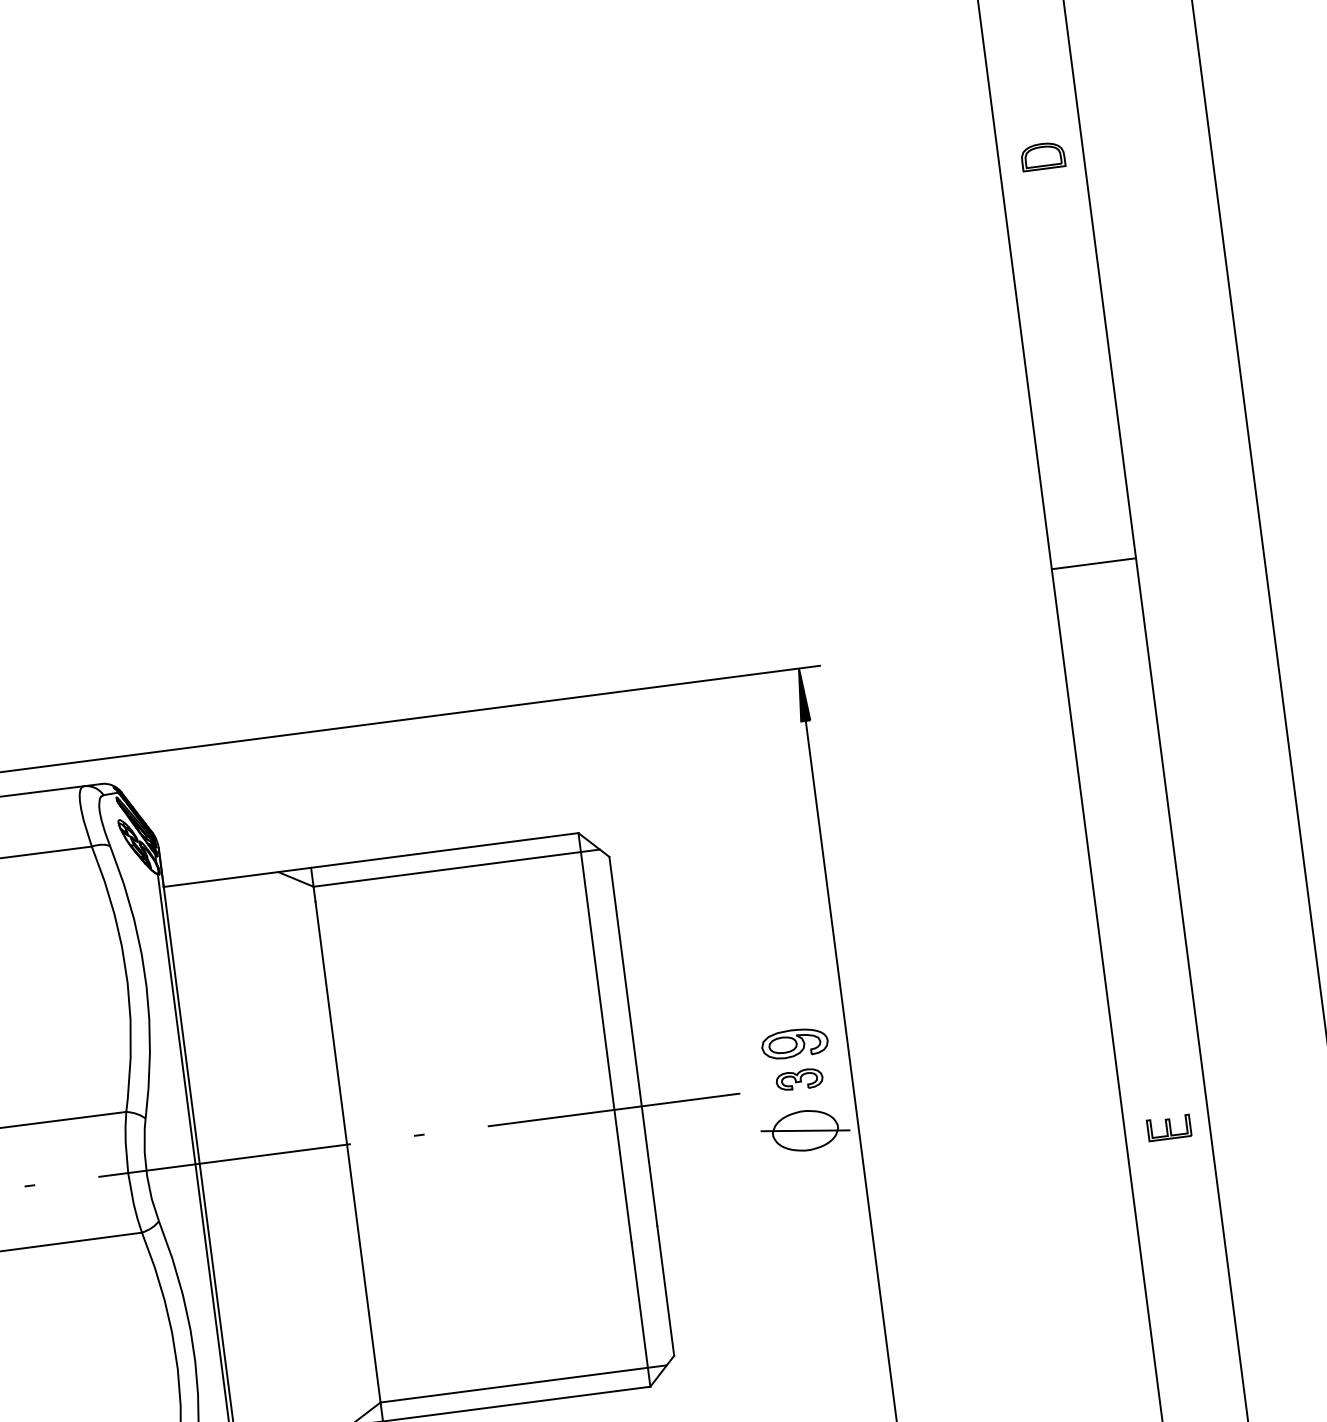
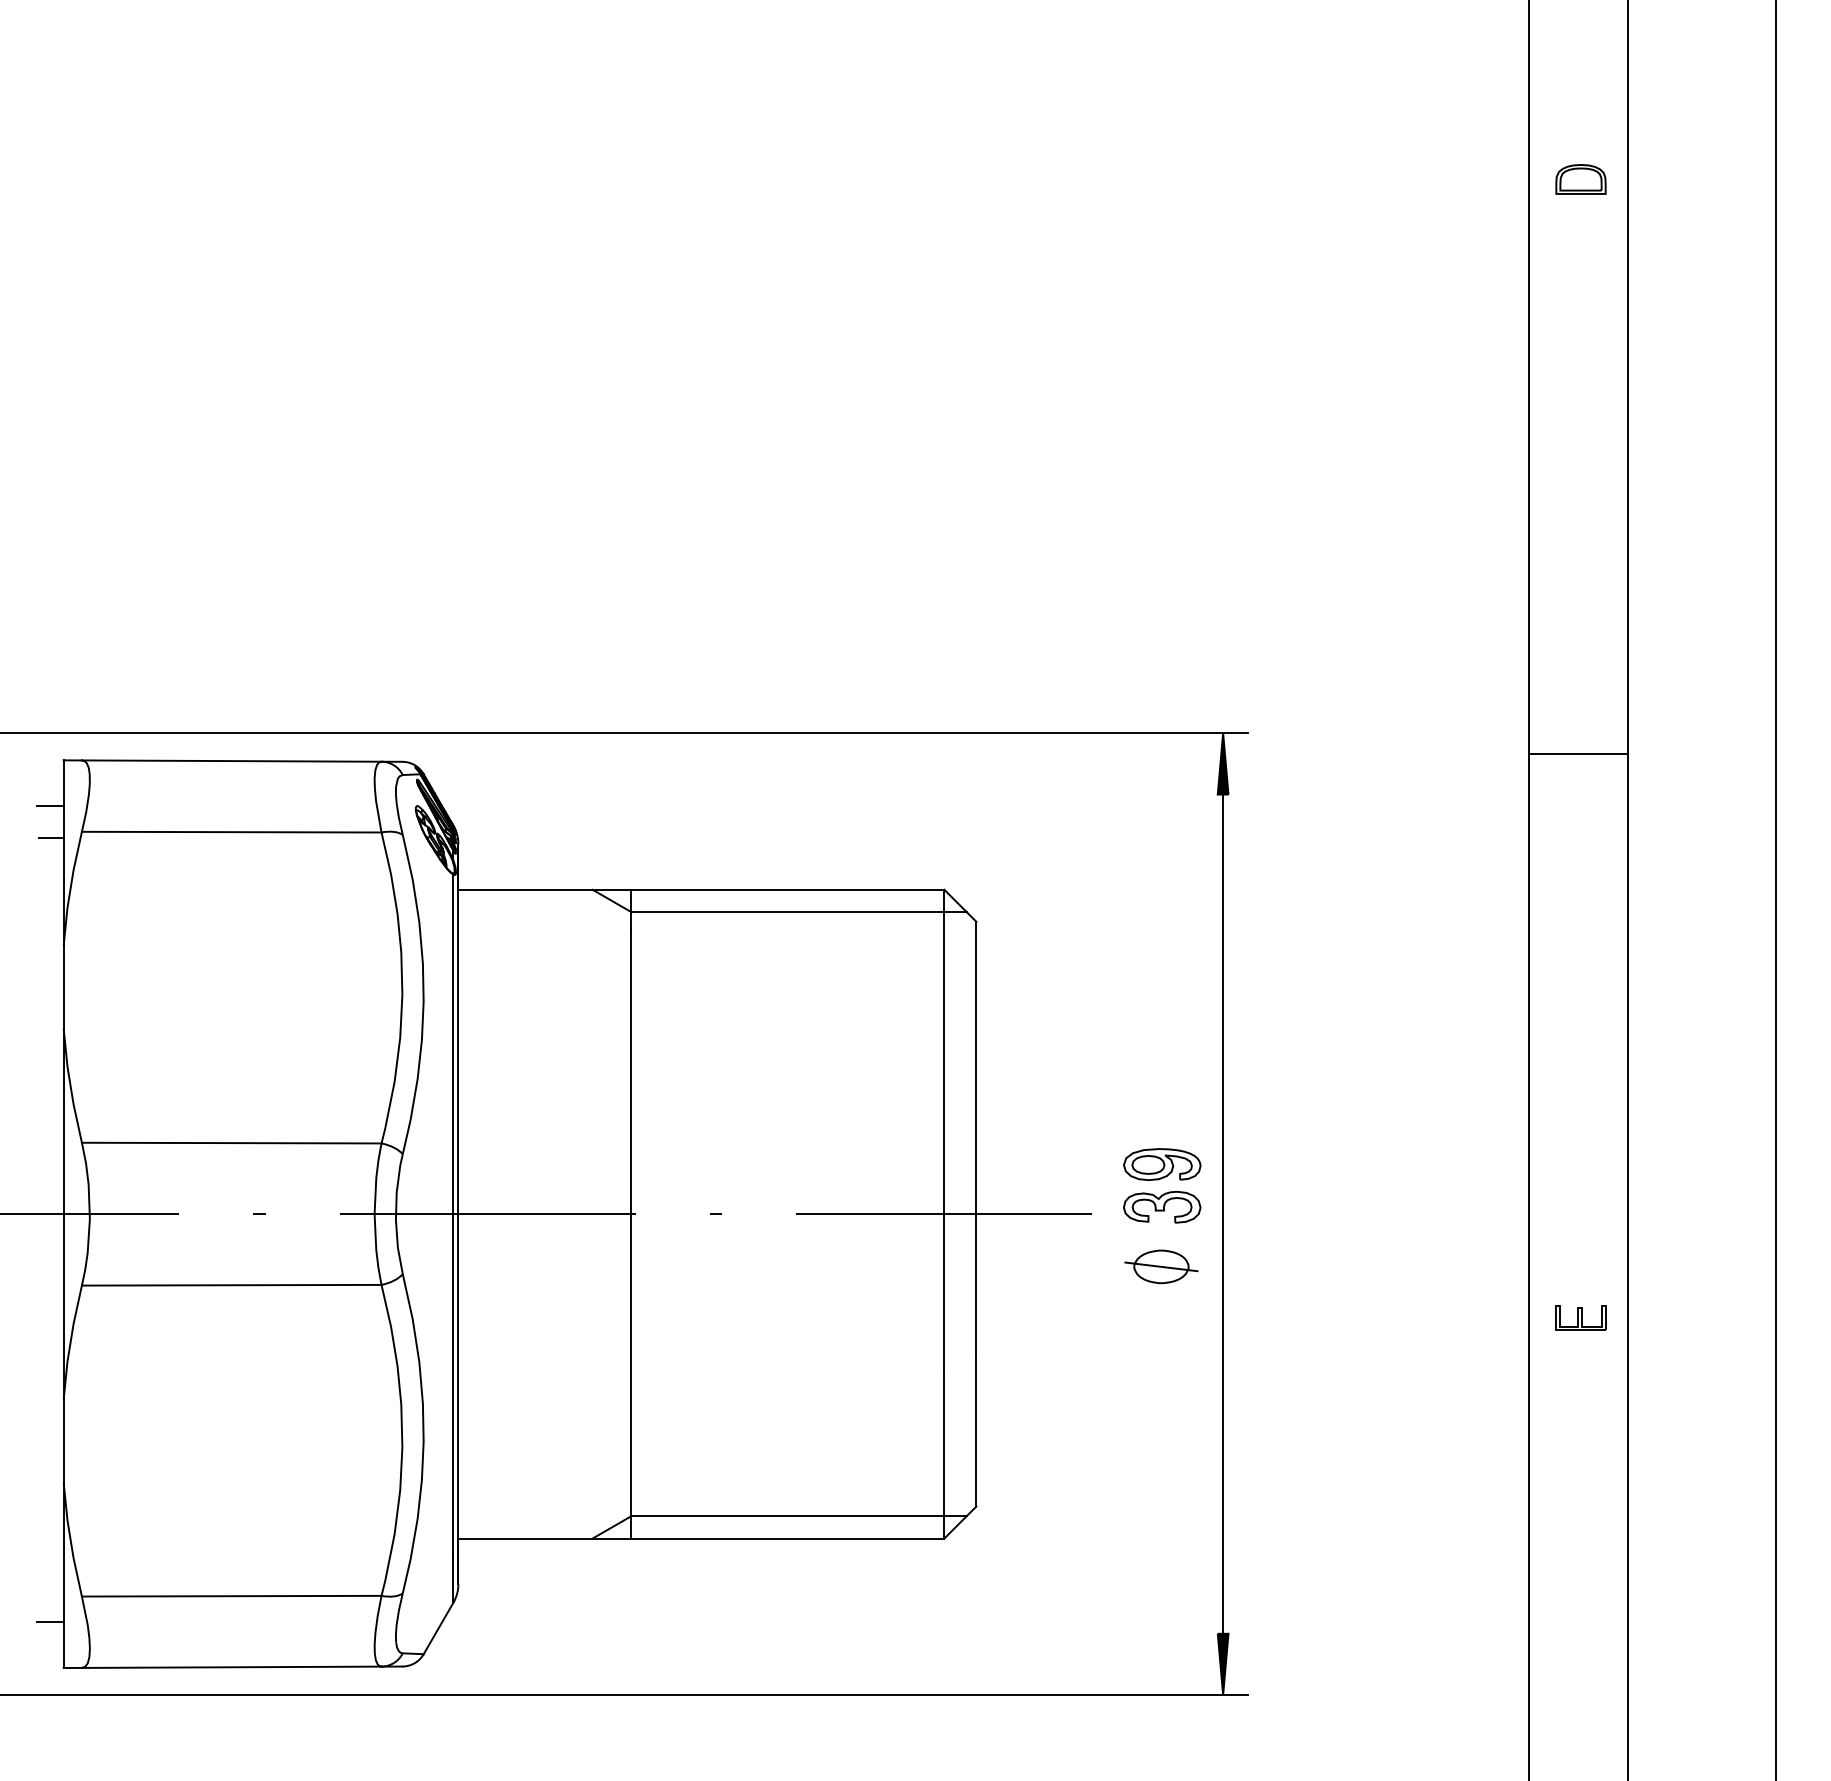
line: (1093, 563) -> (1578, 753), moved
part: (799, 1079) -> (1162, 1206), size x1.43
part: (805, 1130) -> (1161, 1266), size x0.71

